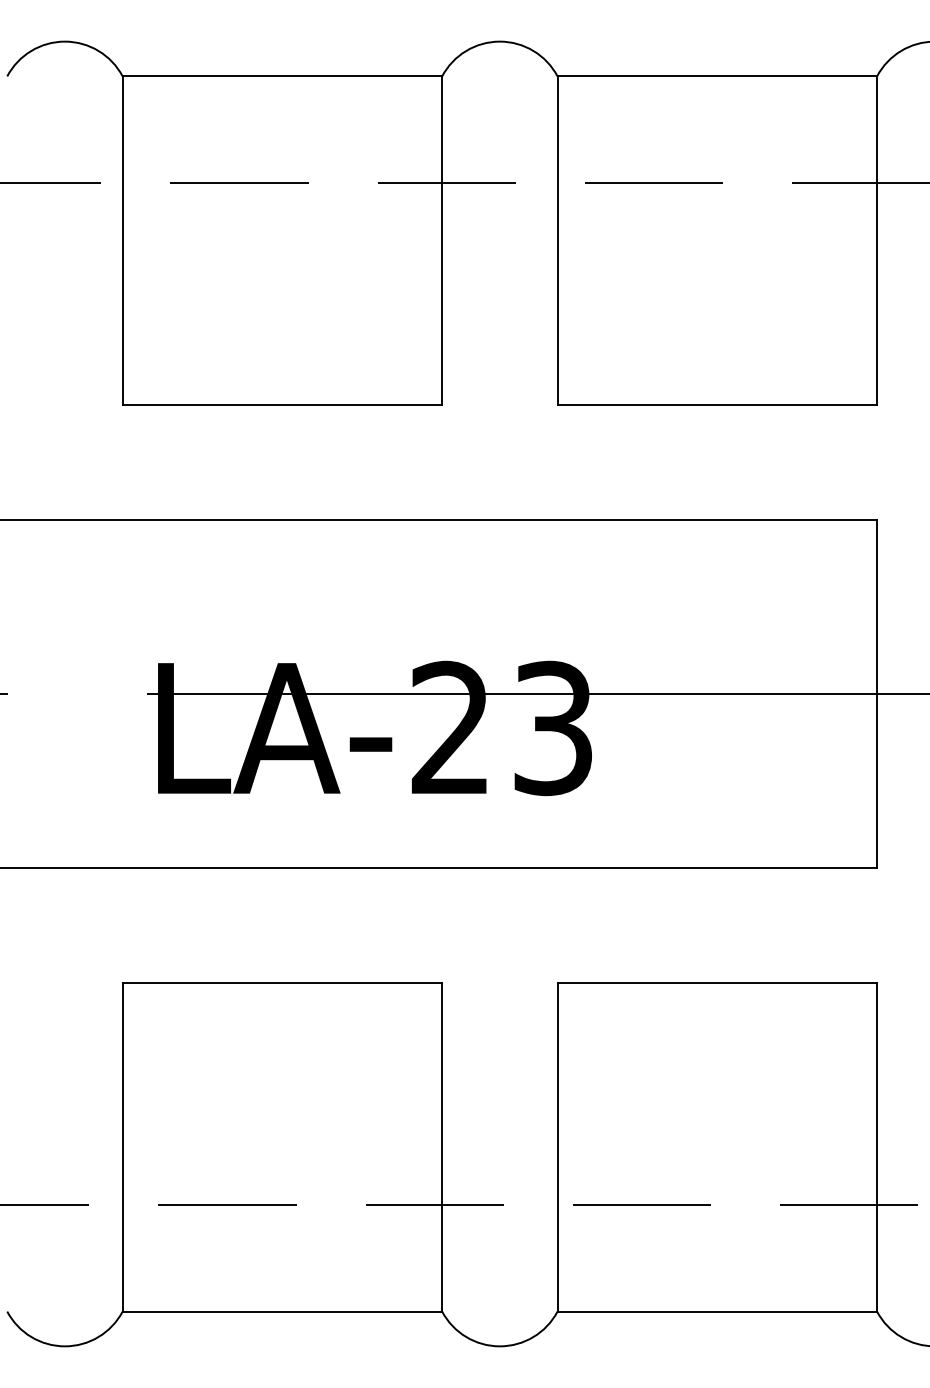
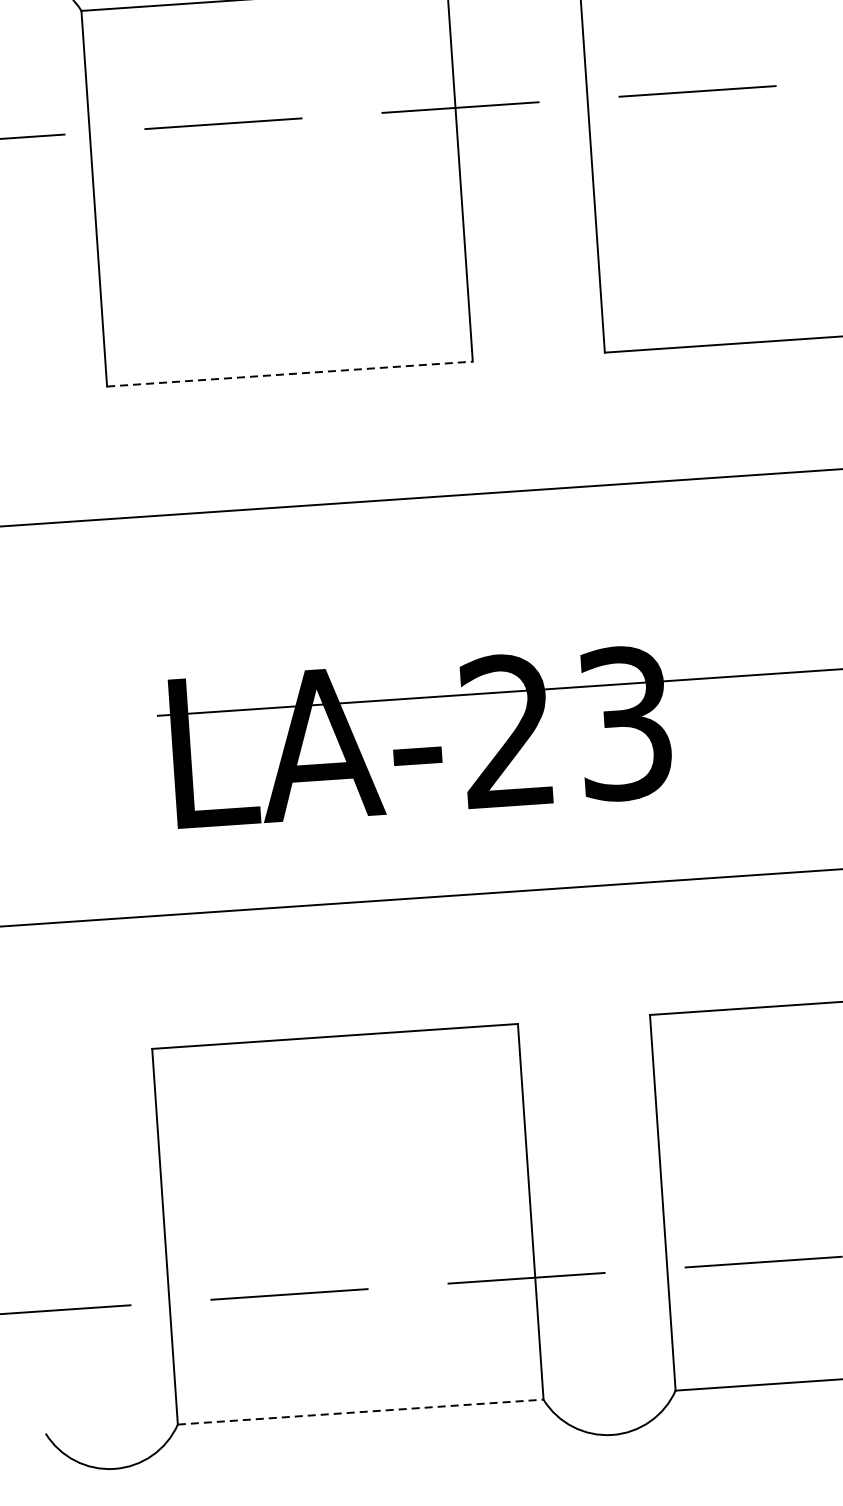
line: (282, 404) -> (289, 373), solid -> dashed
line: (282, 1311) -> (360, 1412), solid -> dashed

